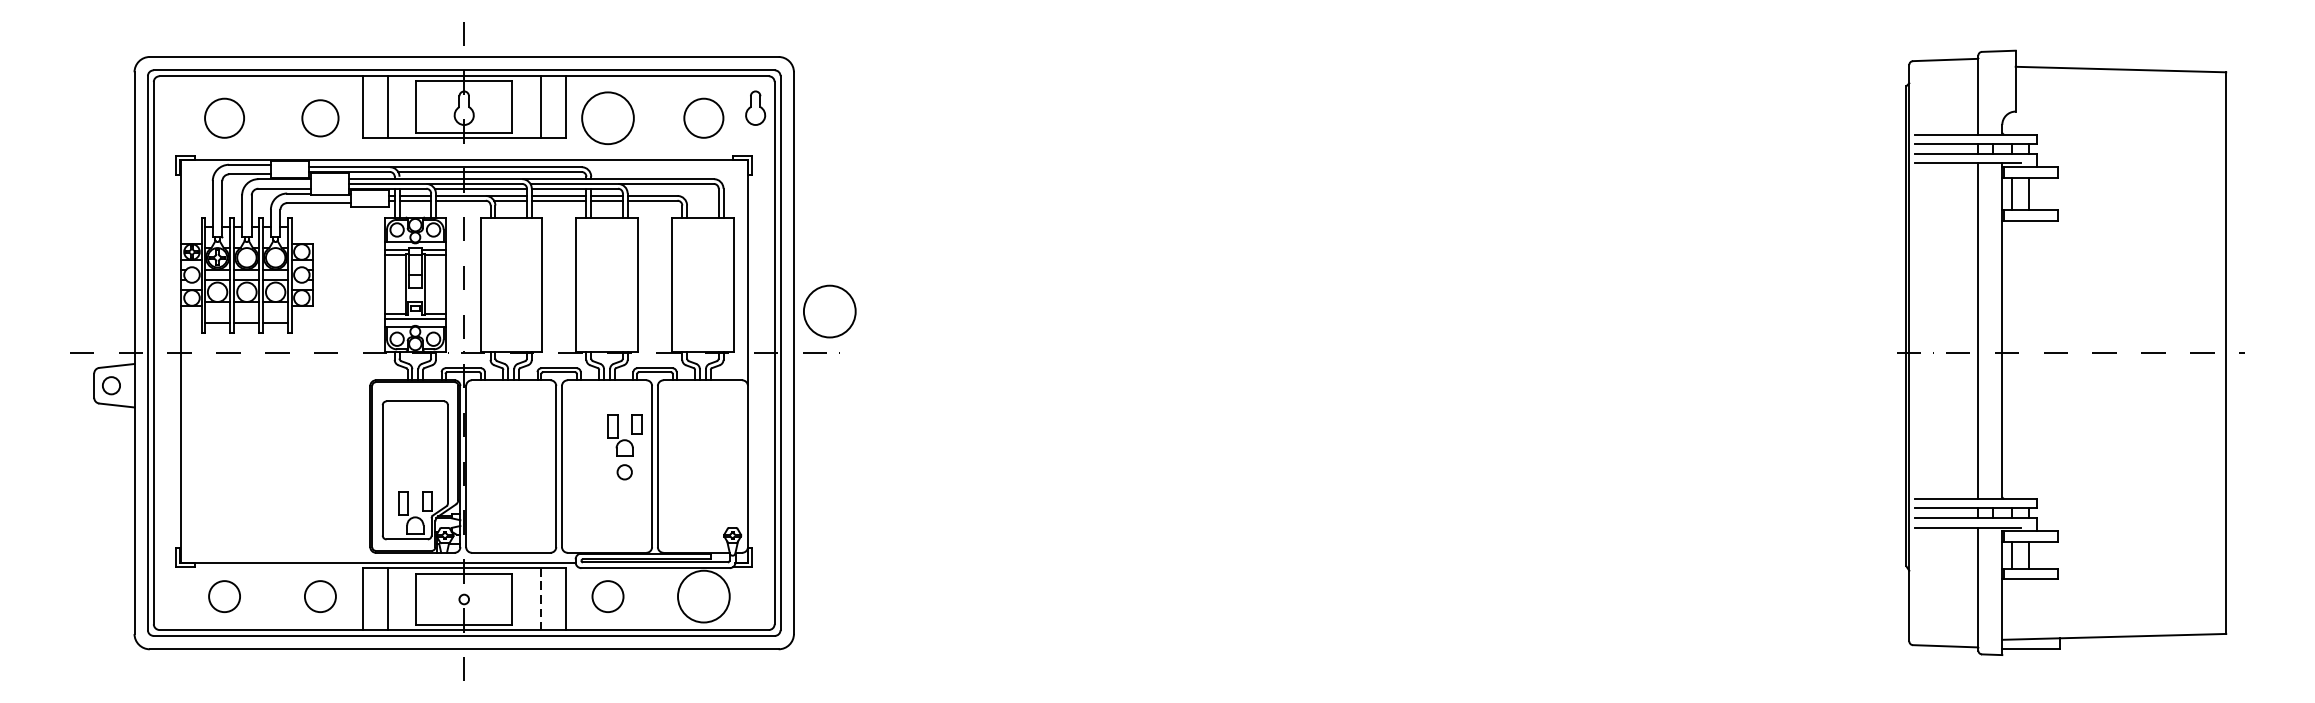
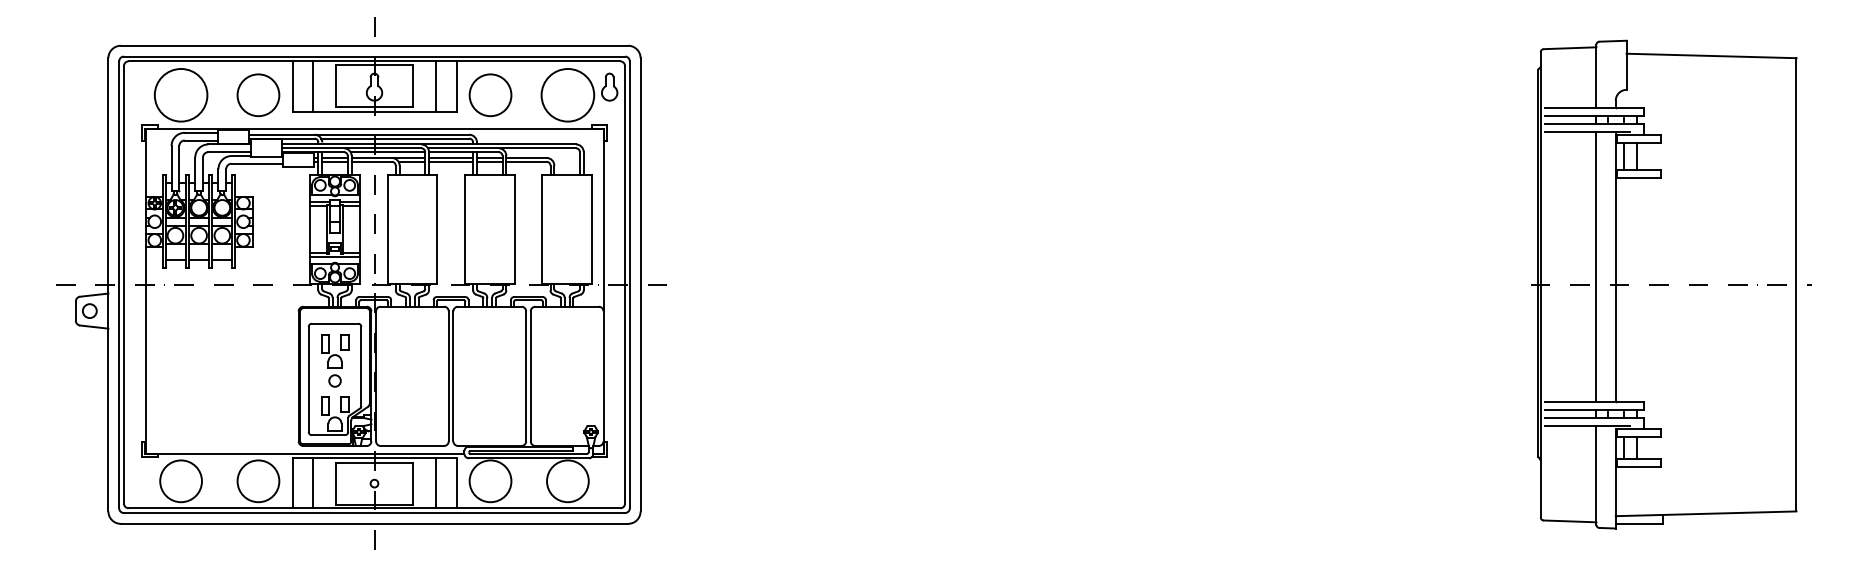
circle: (223, 117) -> (180, 94), size x1.67
circle: (703, 117) -> (567, 94), size x1.67
circle: (320, 118) -> (258, 95), size x1.43
circle: (829, 311) -> (669, 251), removed
part: (625, 446) -> (335, 360), moved
circle: (223, 596) -> (180, 481), size x1.67
circle: (320, 596) -> (258, 481), size x1.67
circle: (607, 596) -> (490, 481), size x1.67
line: (541, 599) -> (436, 483), dashed -> solid

